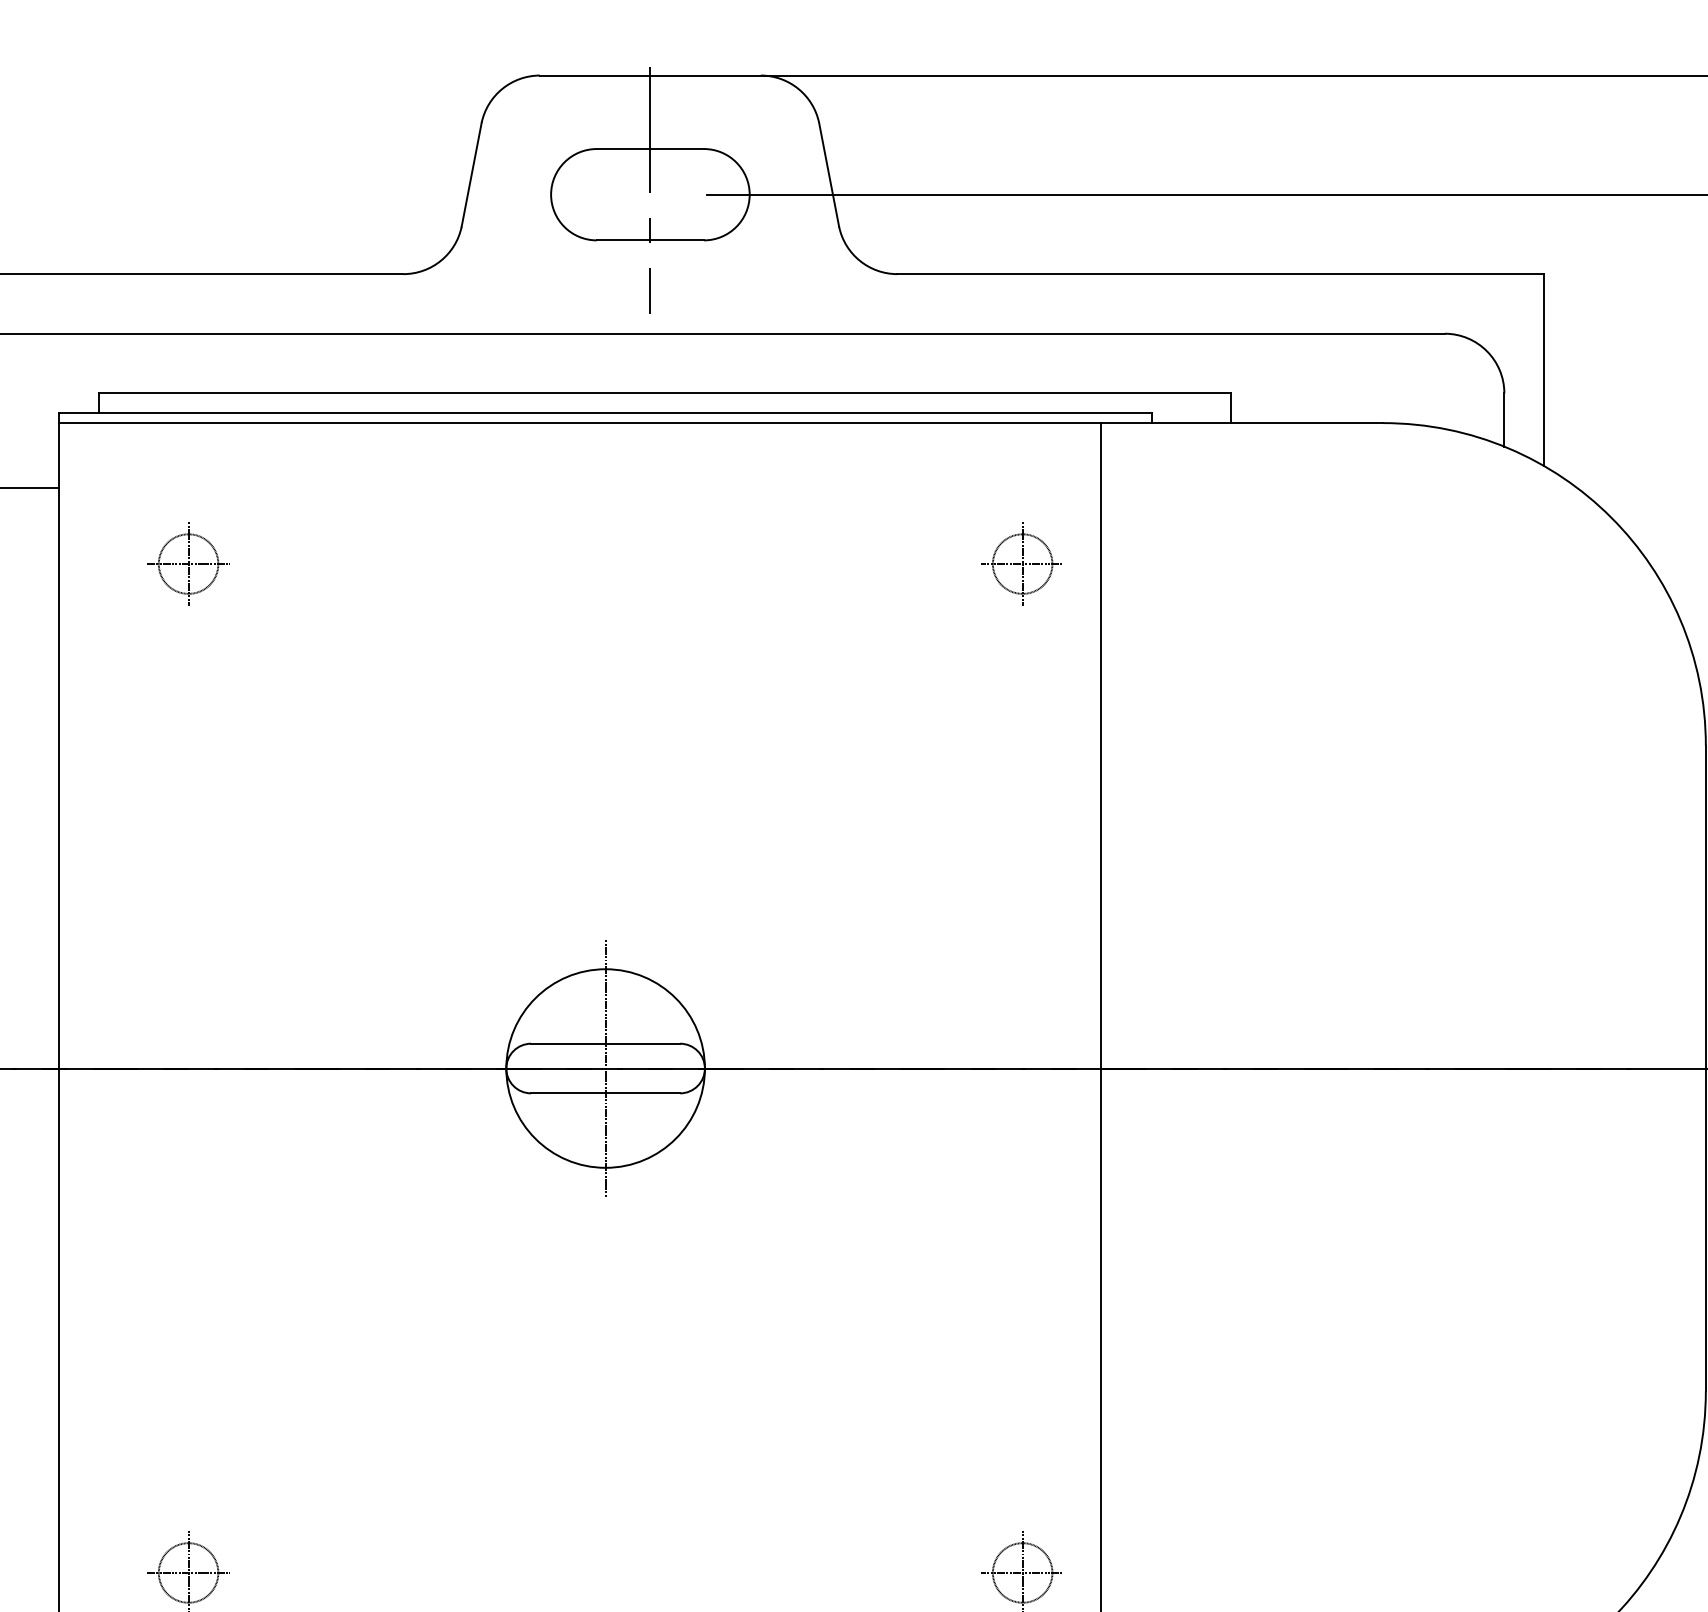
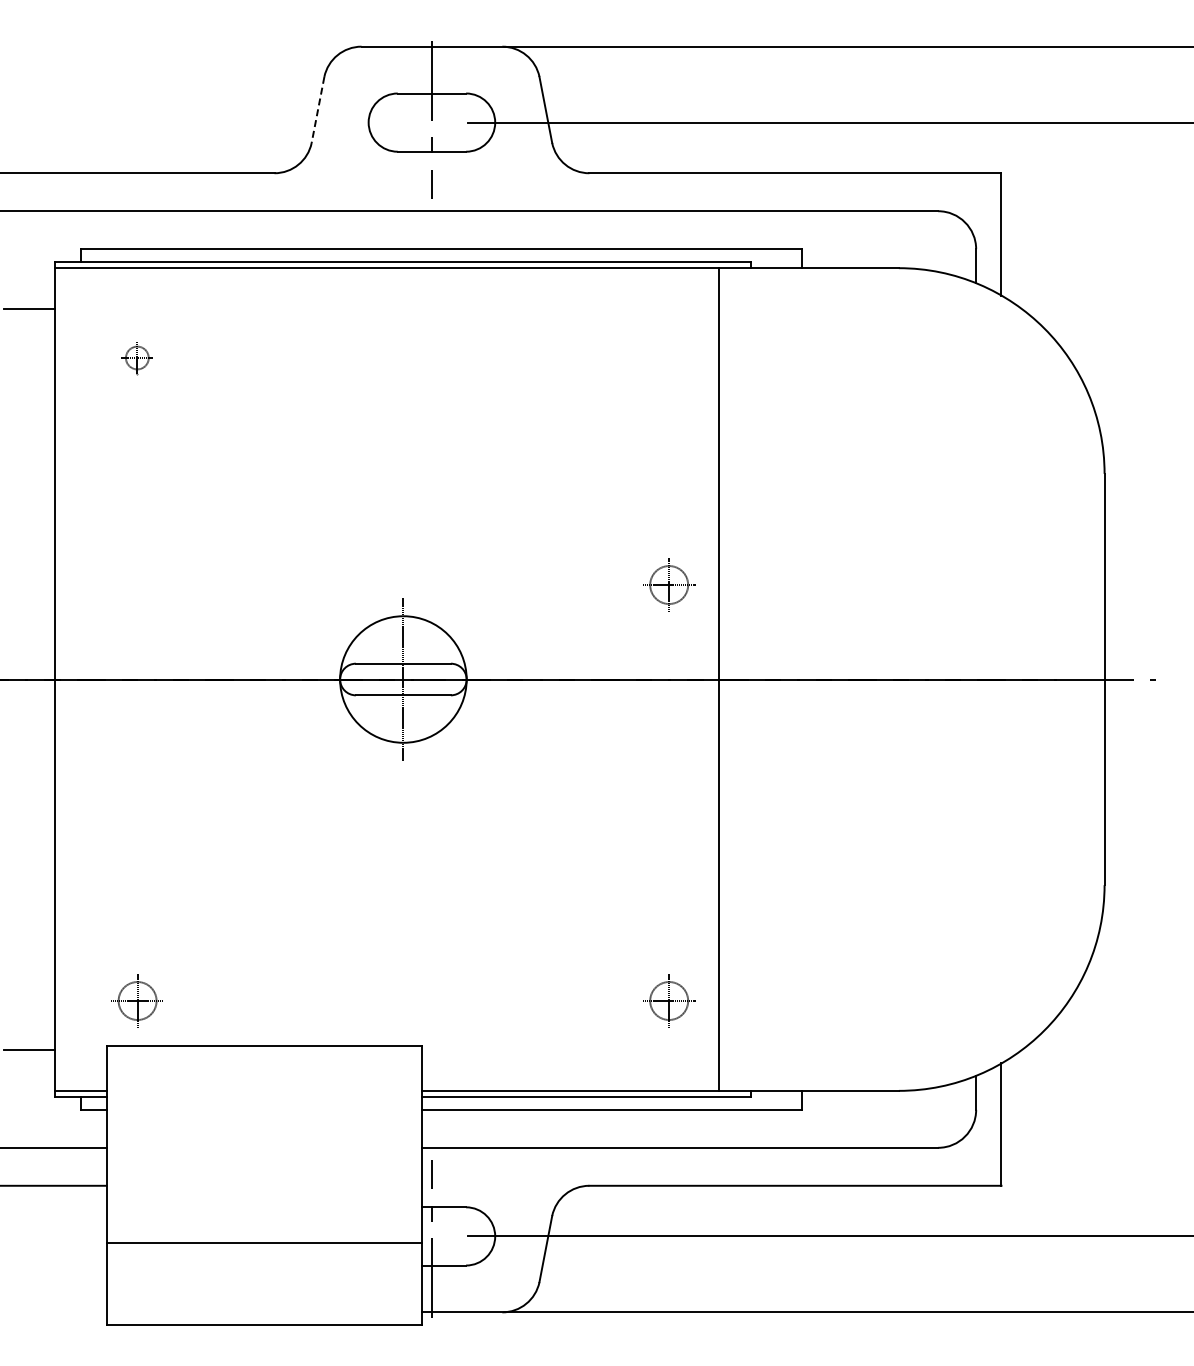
line: (472, 174) -> (318, 109), solid -> dashed
part: (186, 563) -> (136, 357), size x0.6
part: (1023, 563) -> (669, 584), moved

